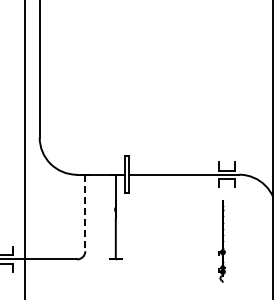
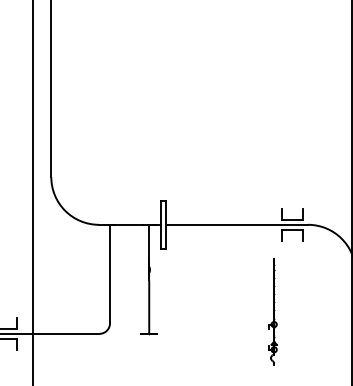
line: (85, 213) -> (110, 274), dashed -> solid
part: (221, 241) -> (272, 310), moved

